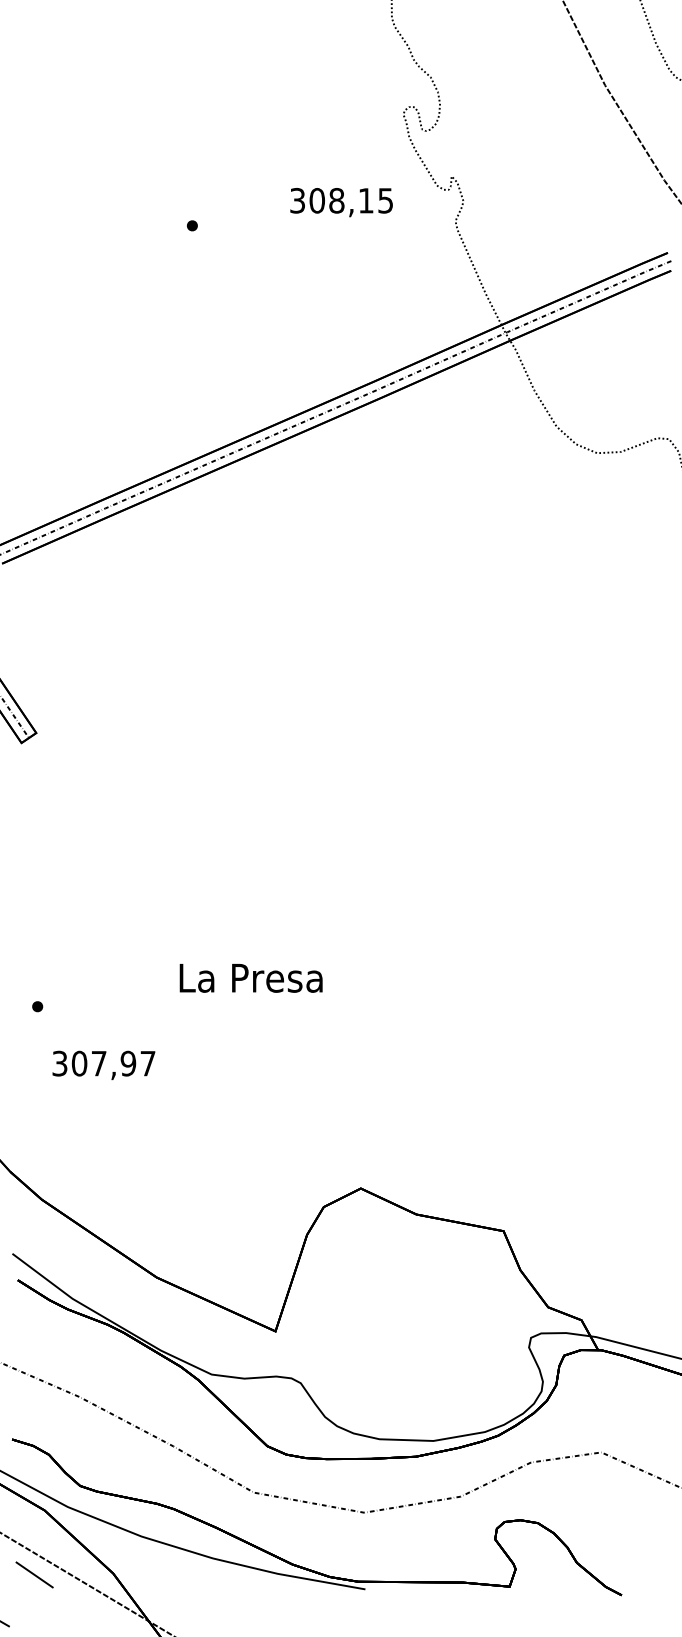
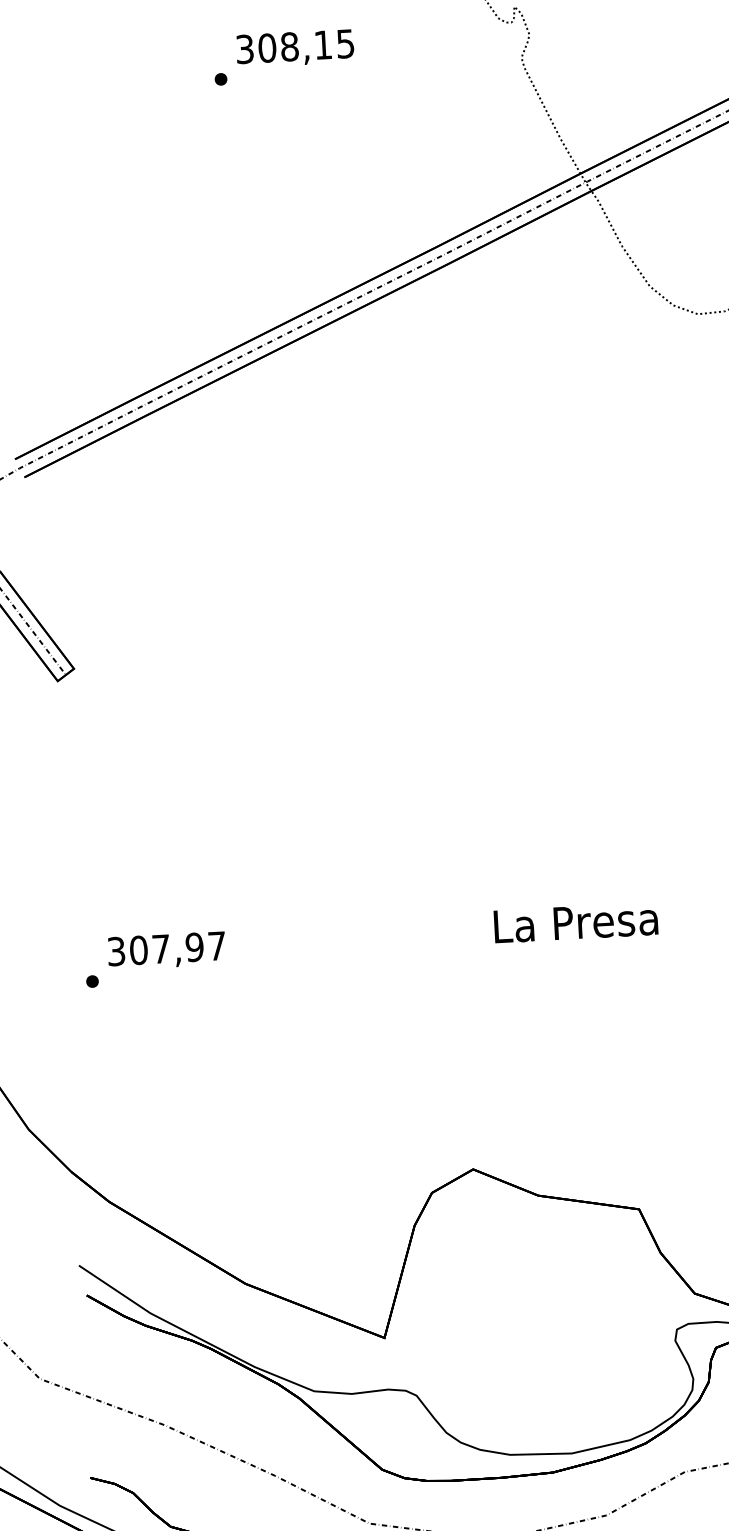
text: (341, 202) -> (295, 48), moved
text: (250, 978) -> (575, 923), moved
text: (103, 1065) -> (166, 950), moved

